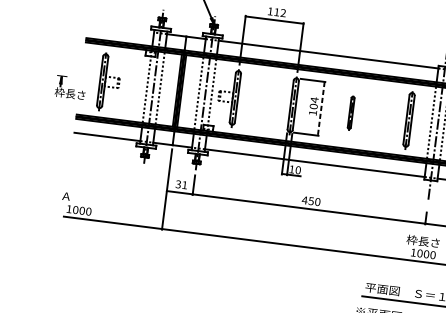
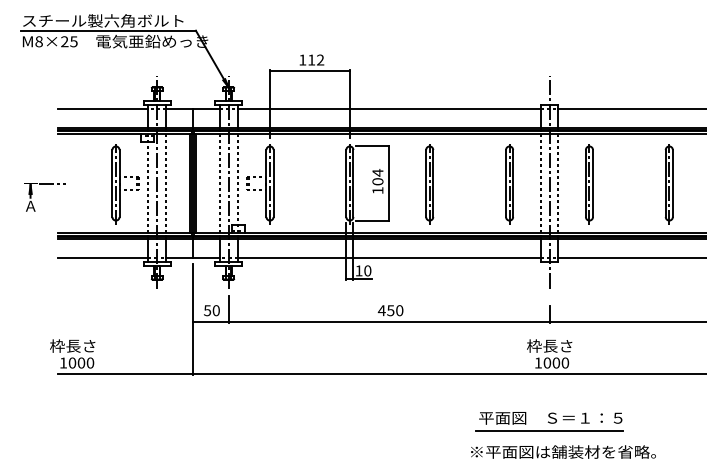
line: (120, 28) -> (102, 108), added
line: (77, 78) -> (52, 183), added
part: (109, 82) -> (125, 184), moved
text: (69, 93) -> (44, 205), 枠長さ -> Ａ
line: (321, 109) -> (388, 184), dashed -> solid
part: (350, 113) -> (429, 184), size x1.67
text: (181, 184) -> (211, 310), 31 -> 50
text: (77, 197) -> (72, 345), Ａ -> 枠長さ

